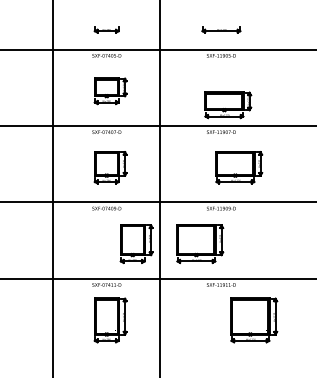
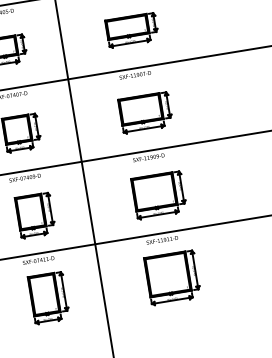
part: (228, 105) -> (132, 30), moved
part: (239, 167) -> (146, 112), moved
part: (136, 243) -> (35, 215), moved
part: (200, 243) -> (159, 194), moved
part: (254, 320) -> (173, 277), moved

